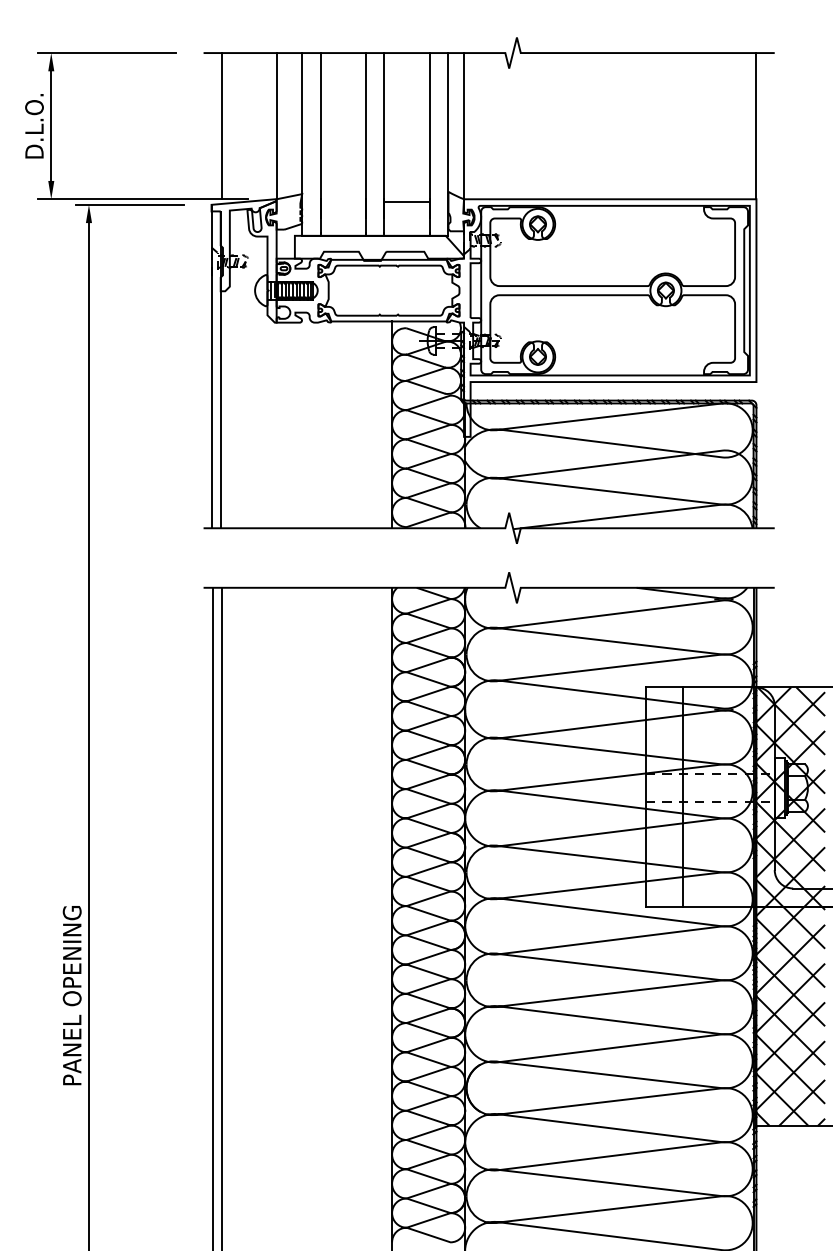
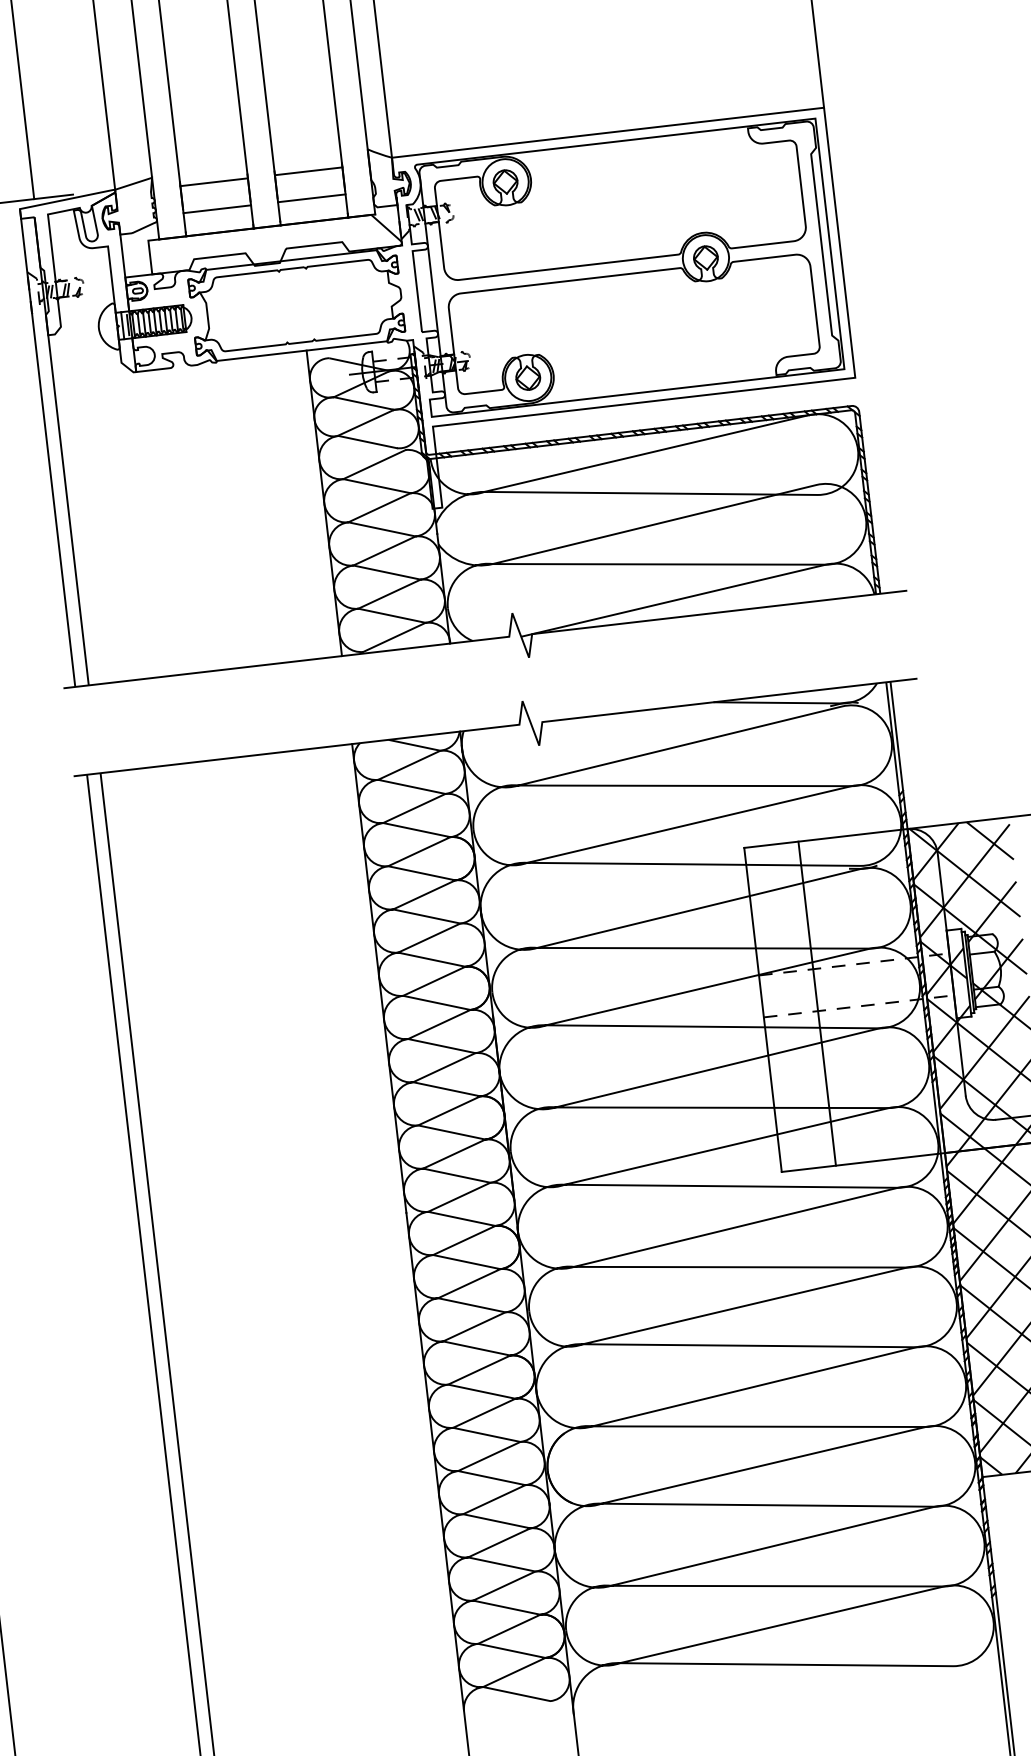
line: (343, 201) -> (214, 181), added
line: (343, 220) -> (217, 209), added
line: (407, 220) -> (312, 198), added

